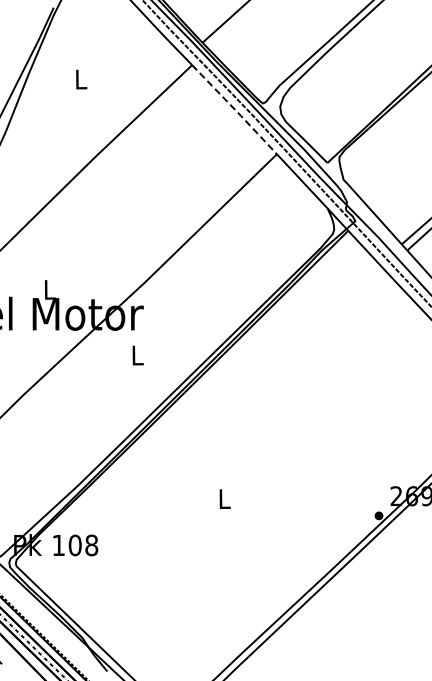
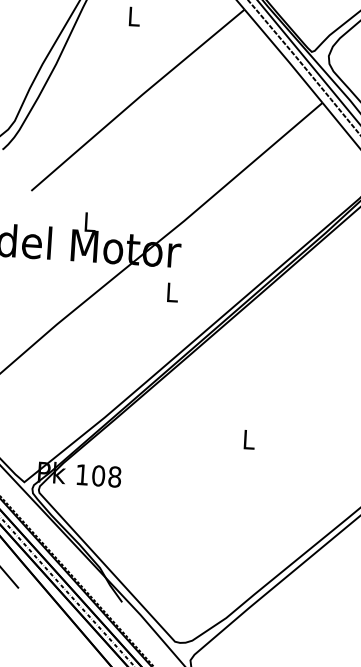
line: (234, 109) -> (283, 56), dashed -> solid

